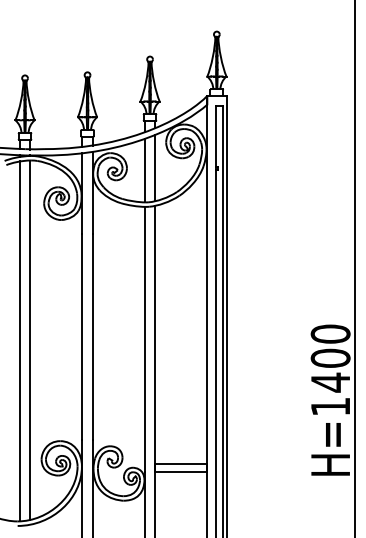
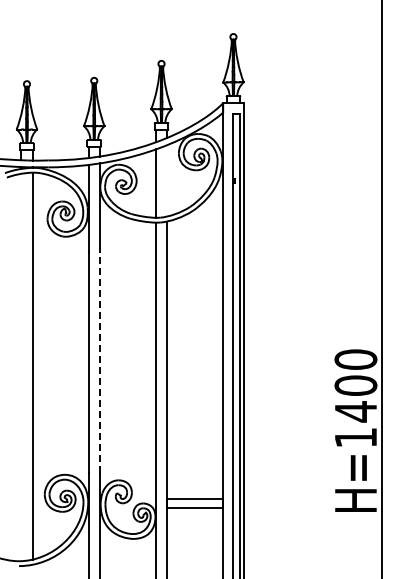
line: (155, 167) -> (167, 180), removed
line: (92, 336) -> (99, 362), solid -> dashed
line: (19, 341) -> (21, 367), removed

